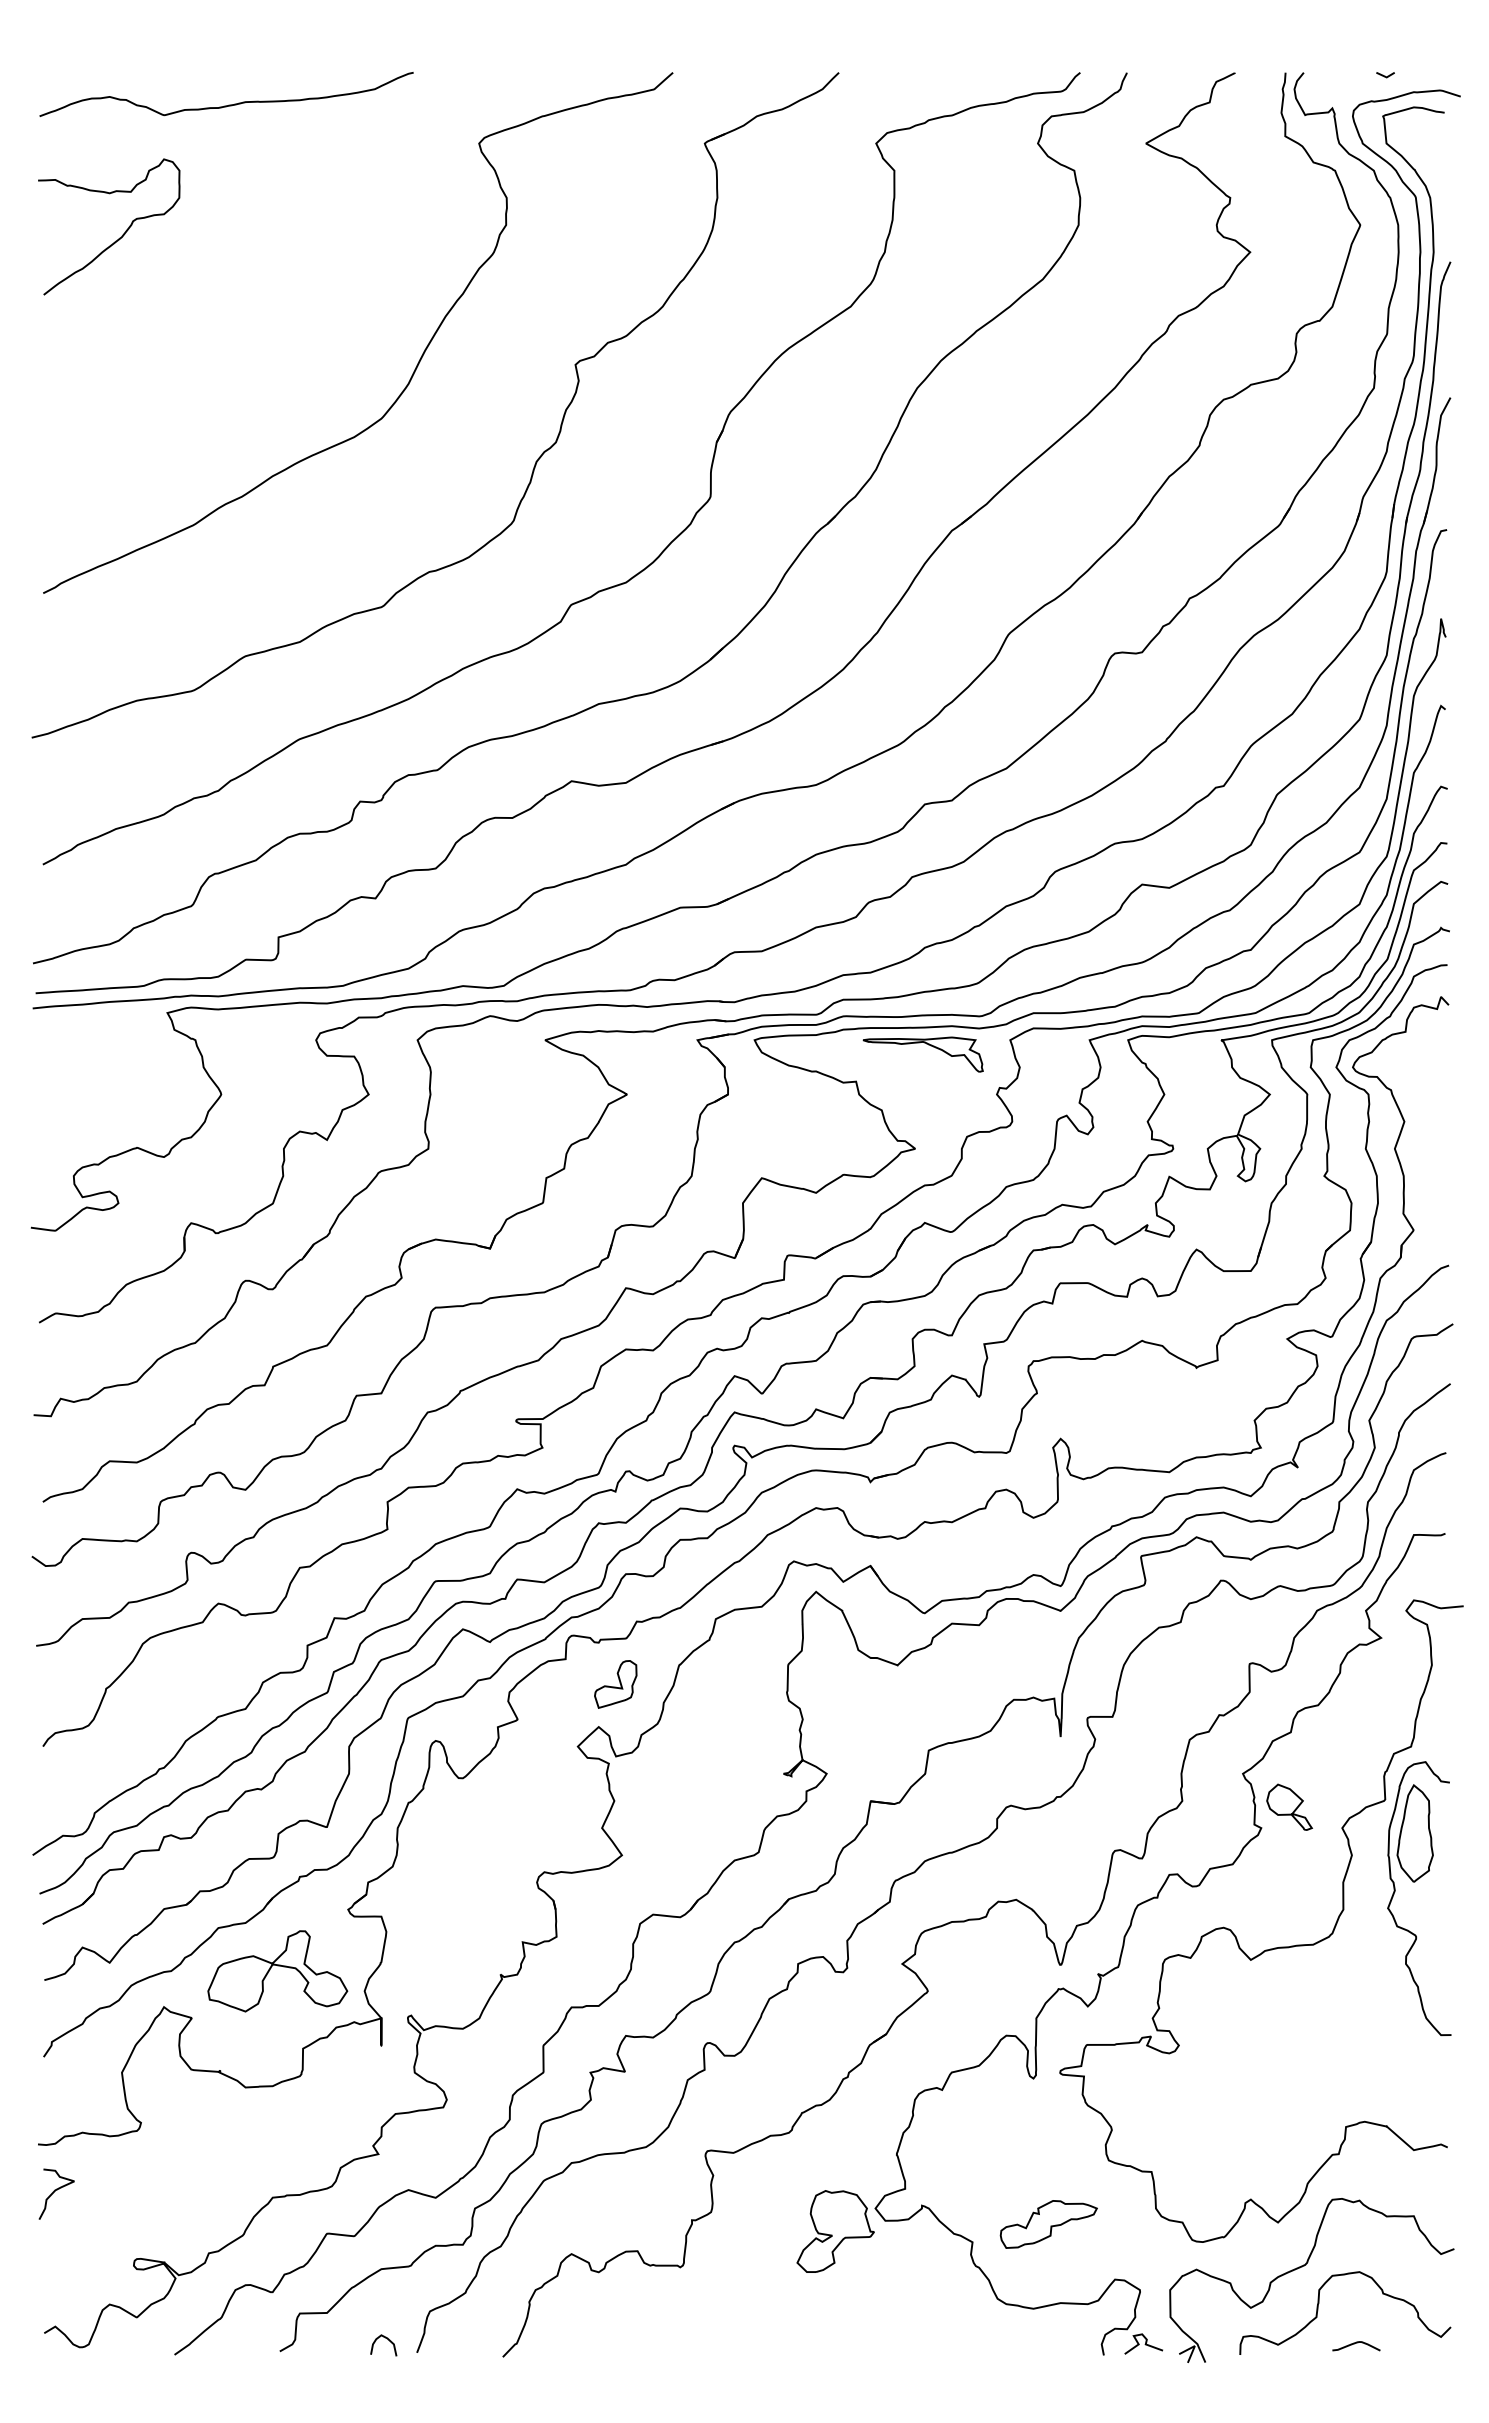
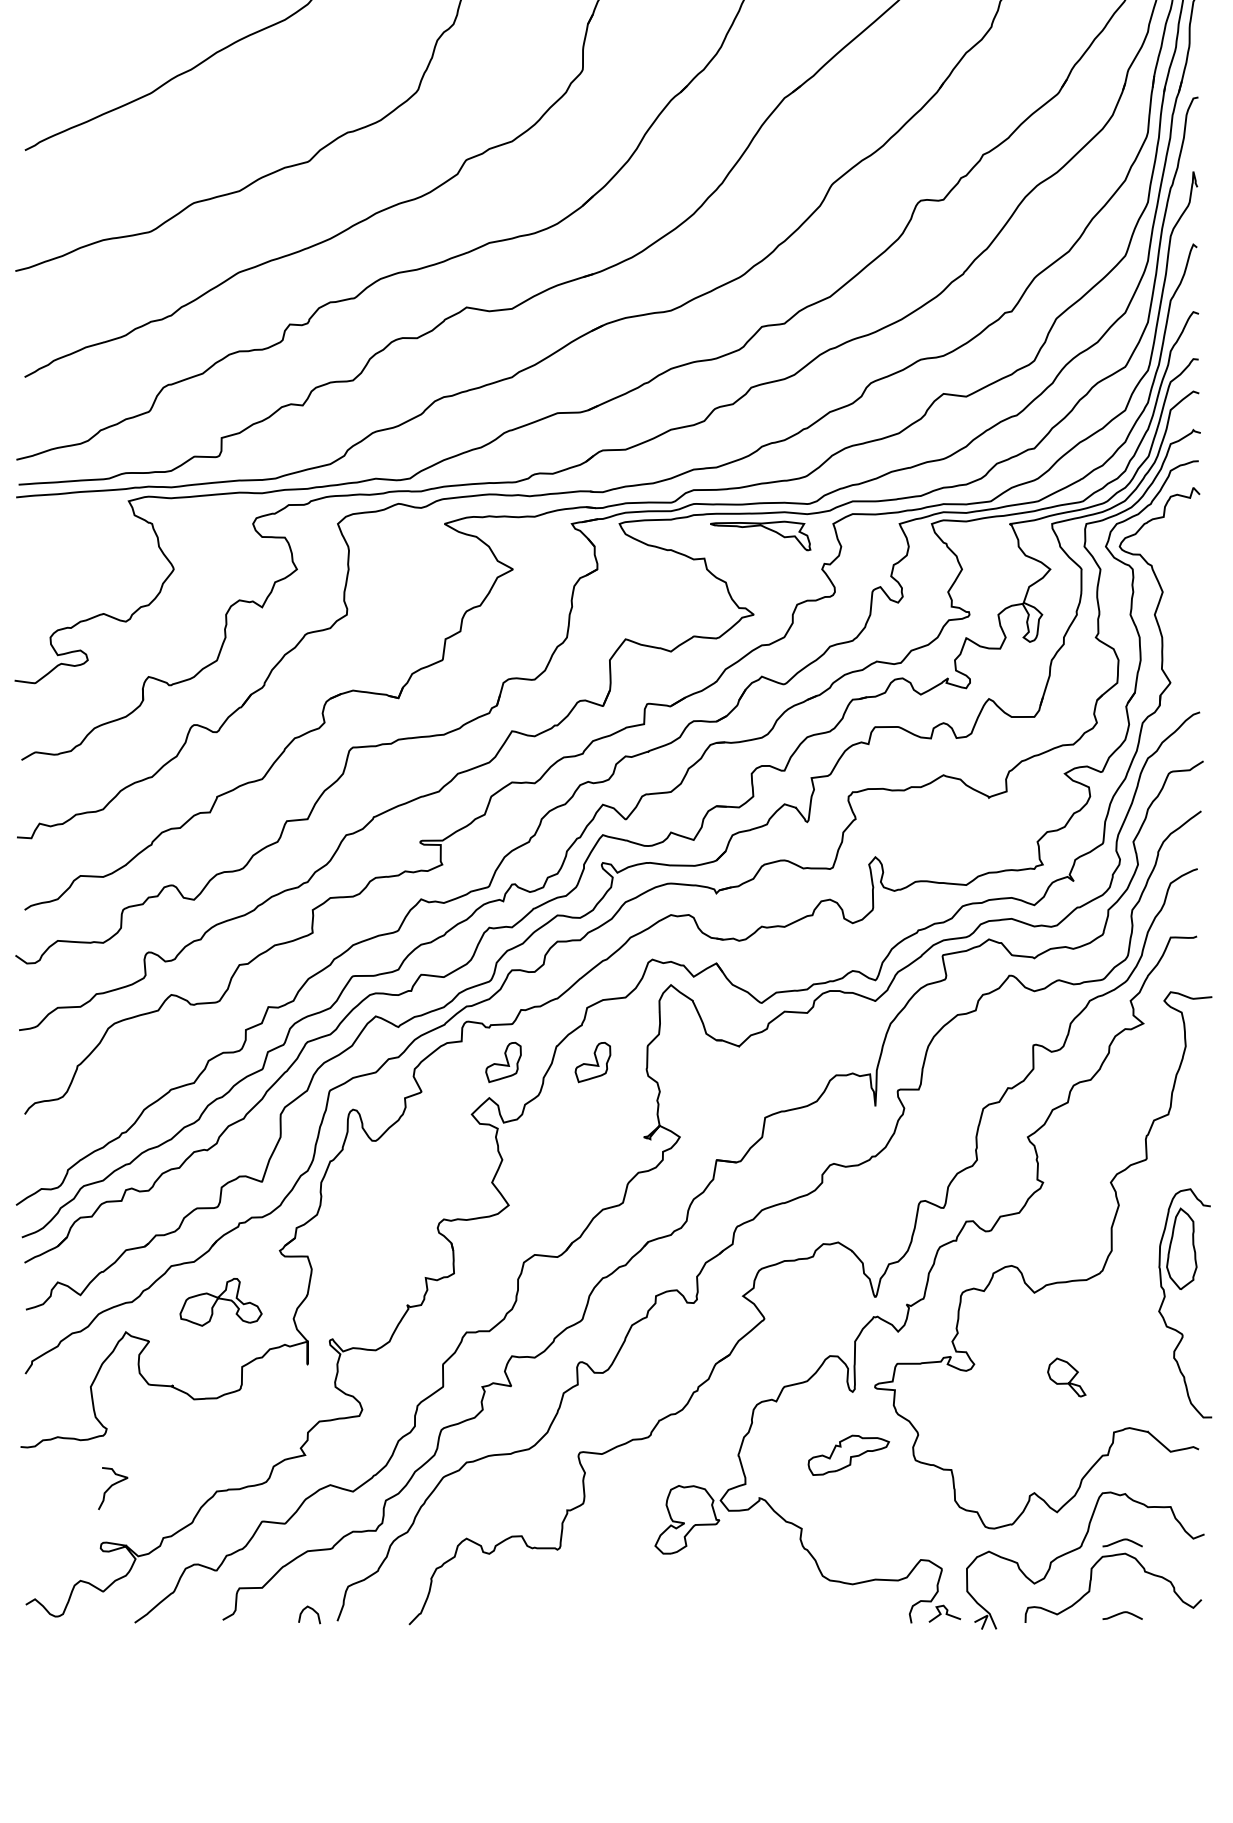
part: (722, 1684) -> (592, 1062), added
part: (1289, 1806) -> (1066, 1376), moved
part: (1415, 1882) -> (1182, 1289), moved
part: (277, 1971) -> (220, 1302), size x0.7
curve: (55, 2191) -> (112, 1486), moved
part: (1048, 2224) -> (848, 1455), moved
curve: (1354, 2257) -> (1121, 1541), added

